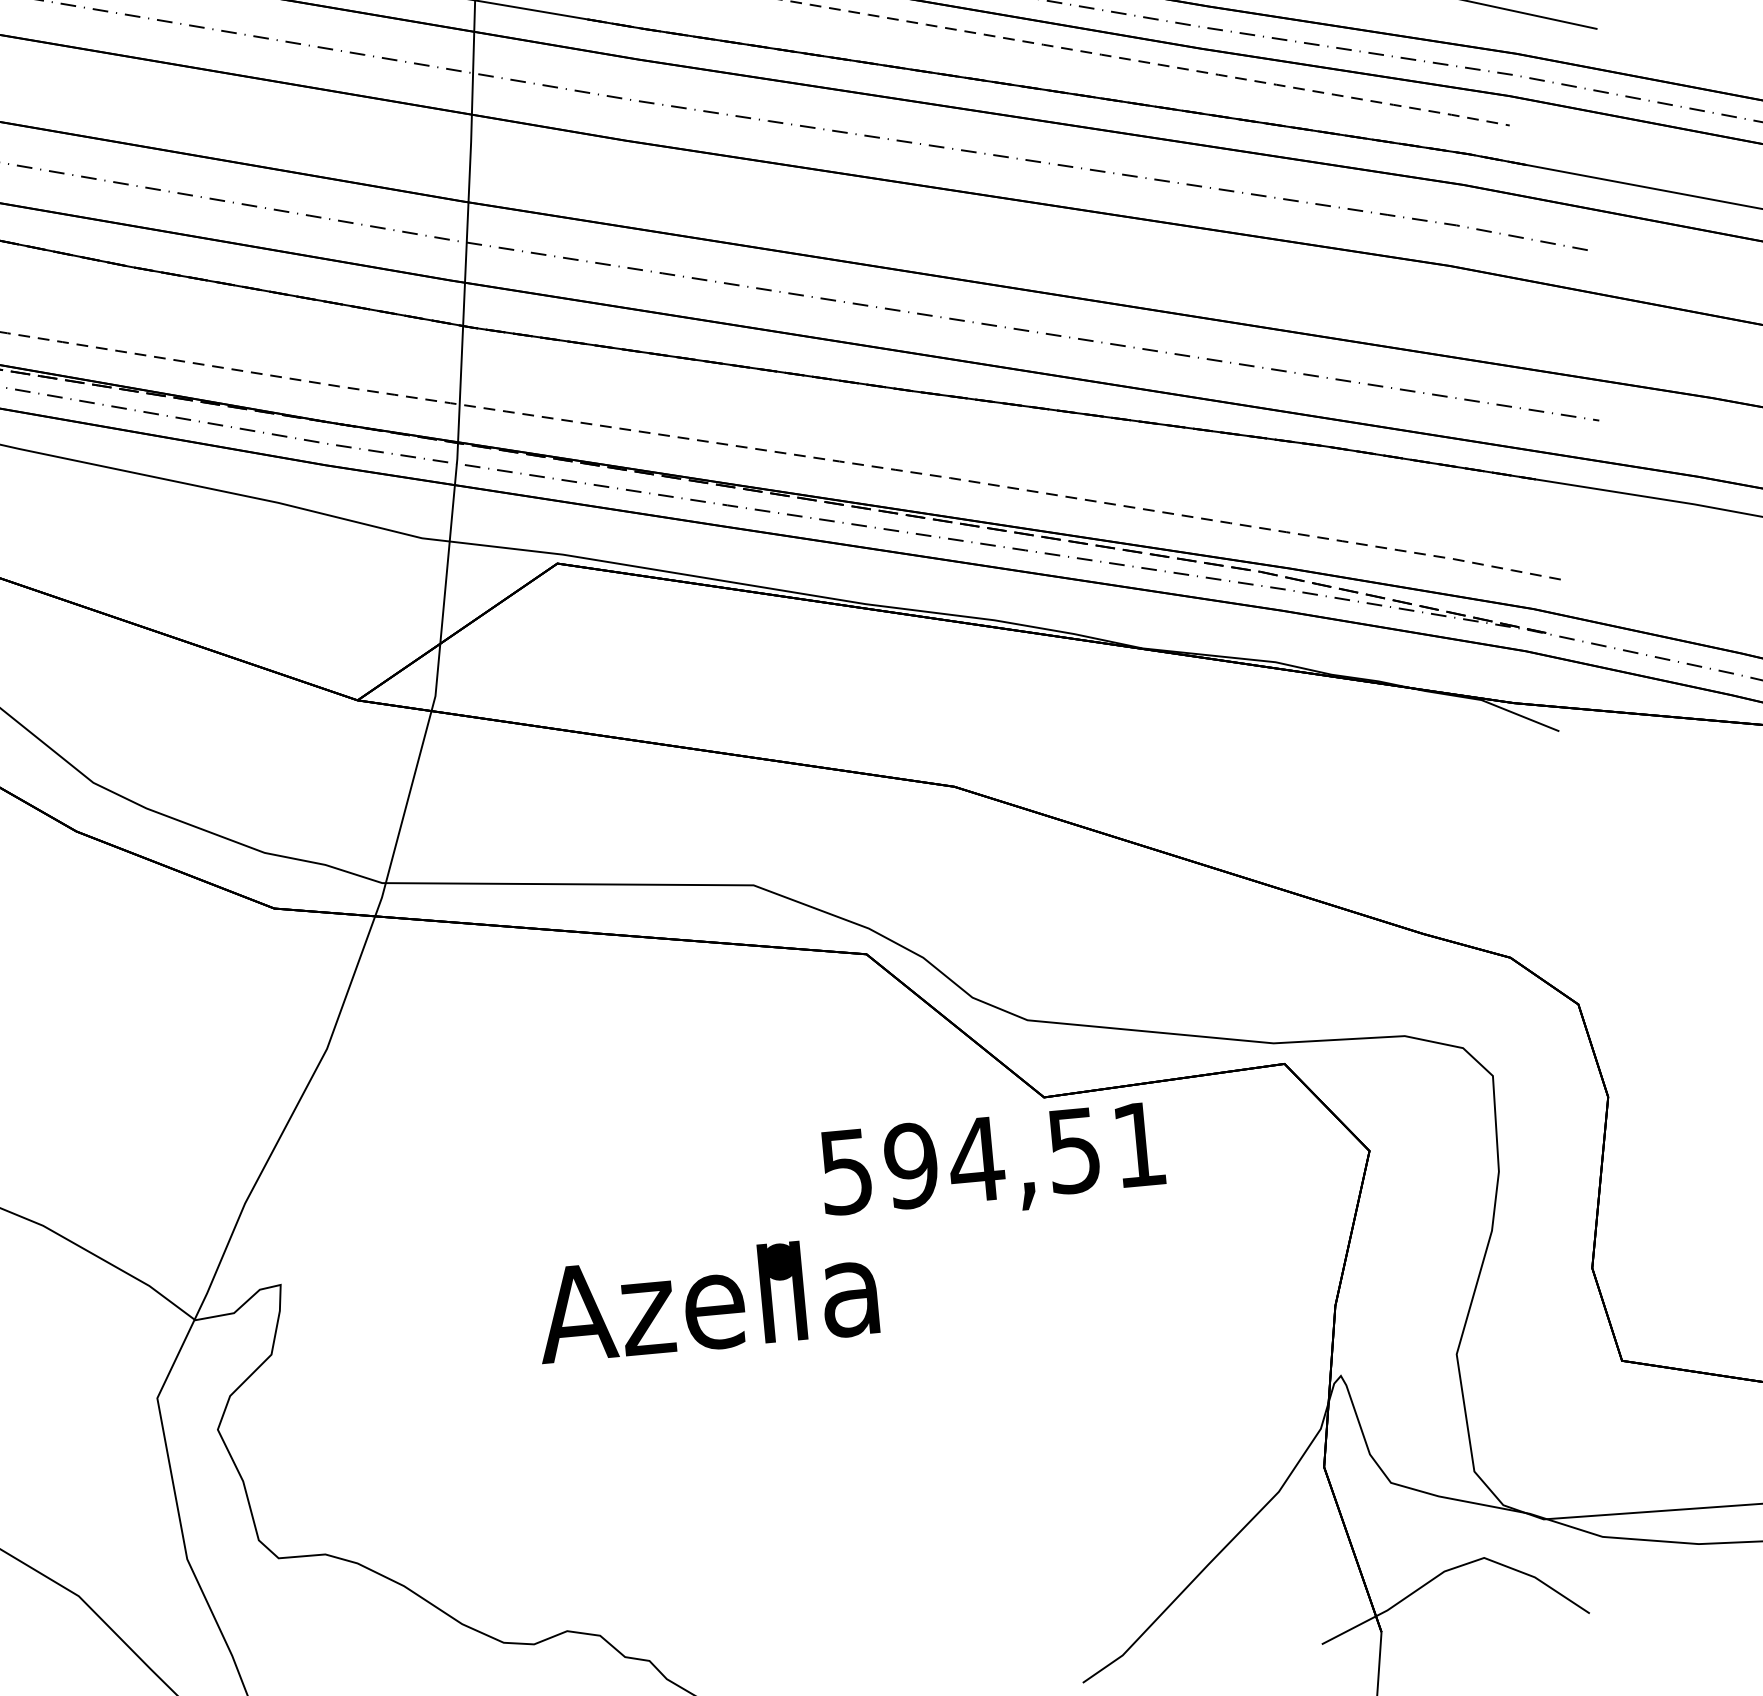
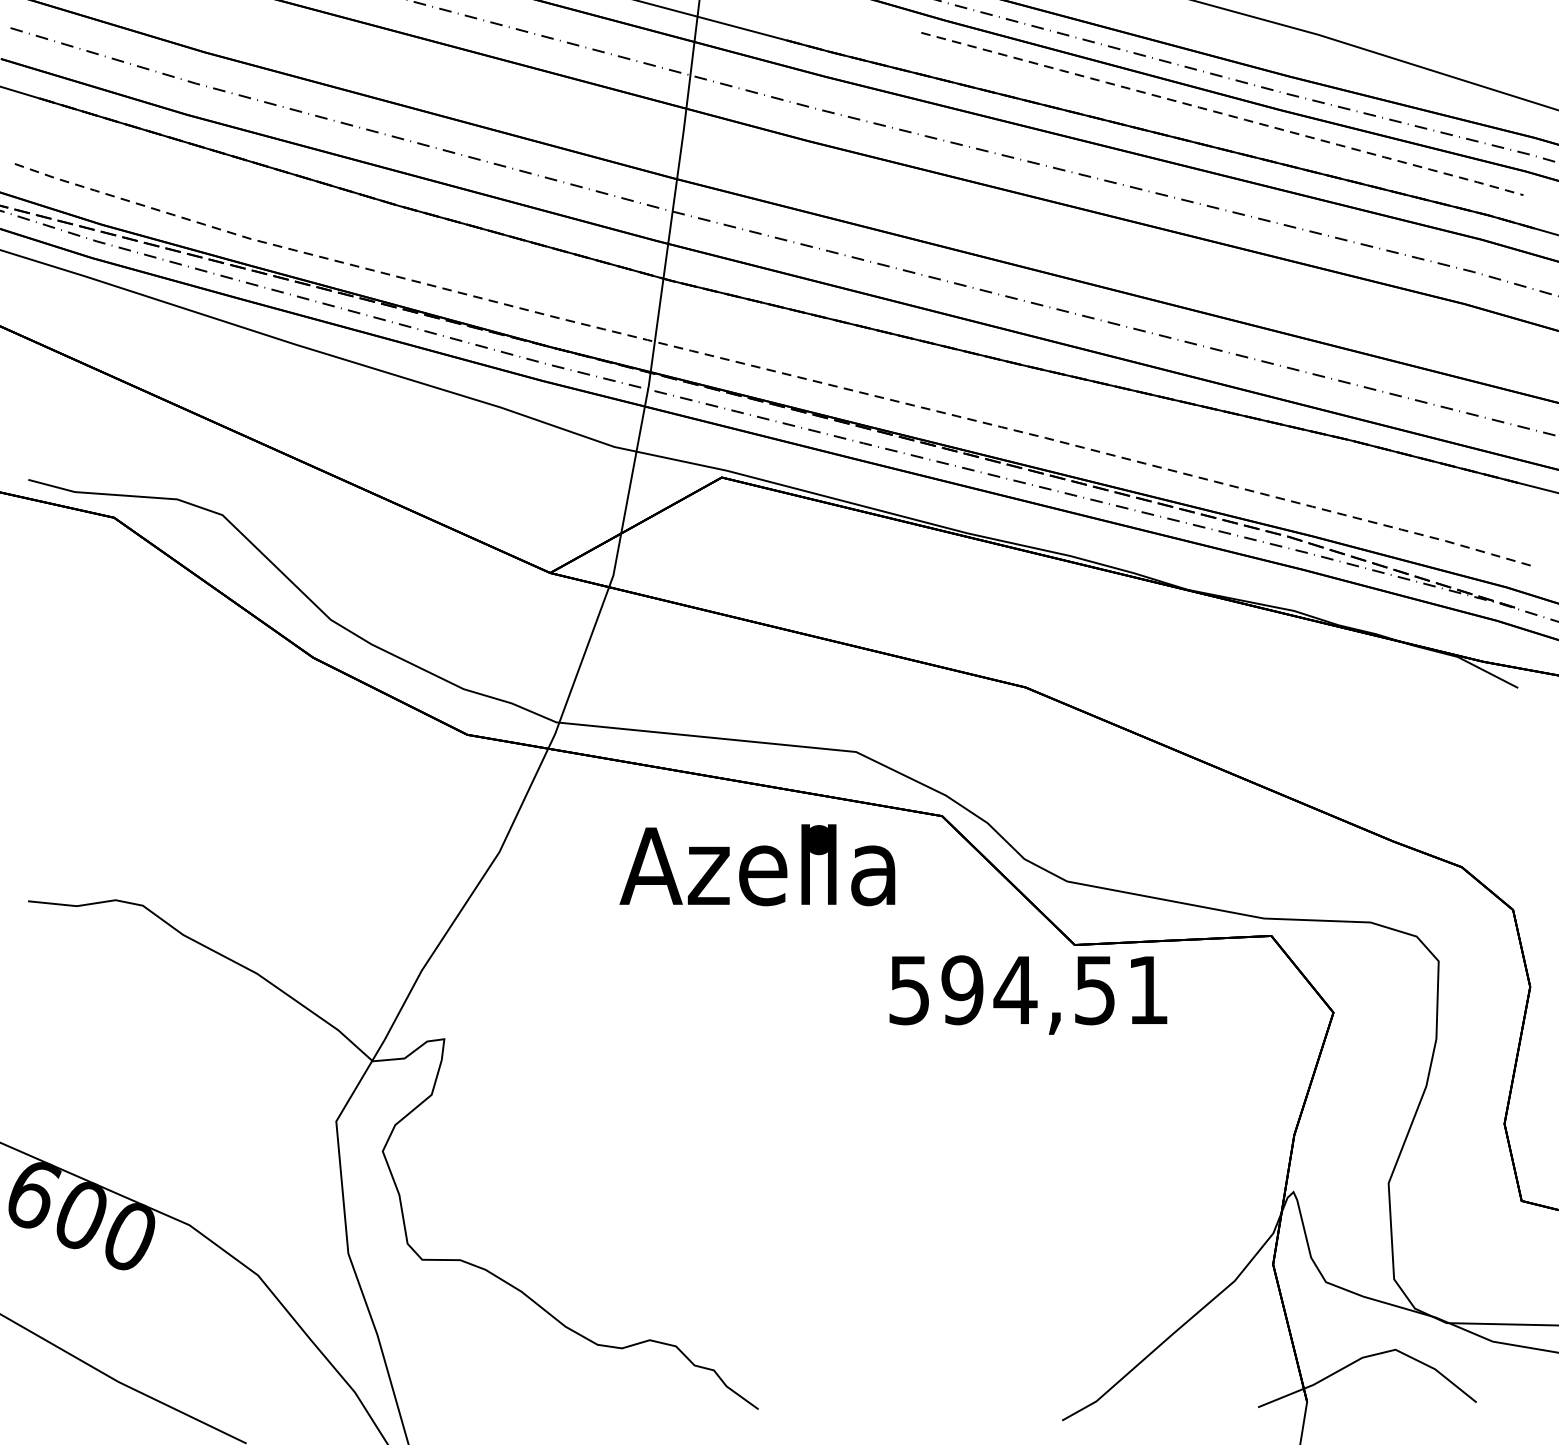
text: (707, 1300) -> (757, 865), moved

